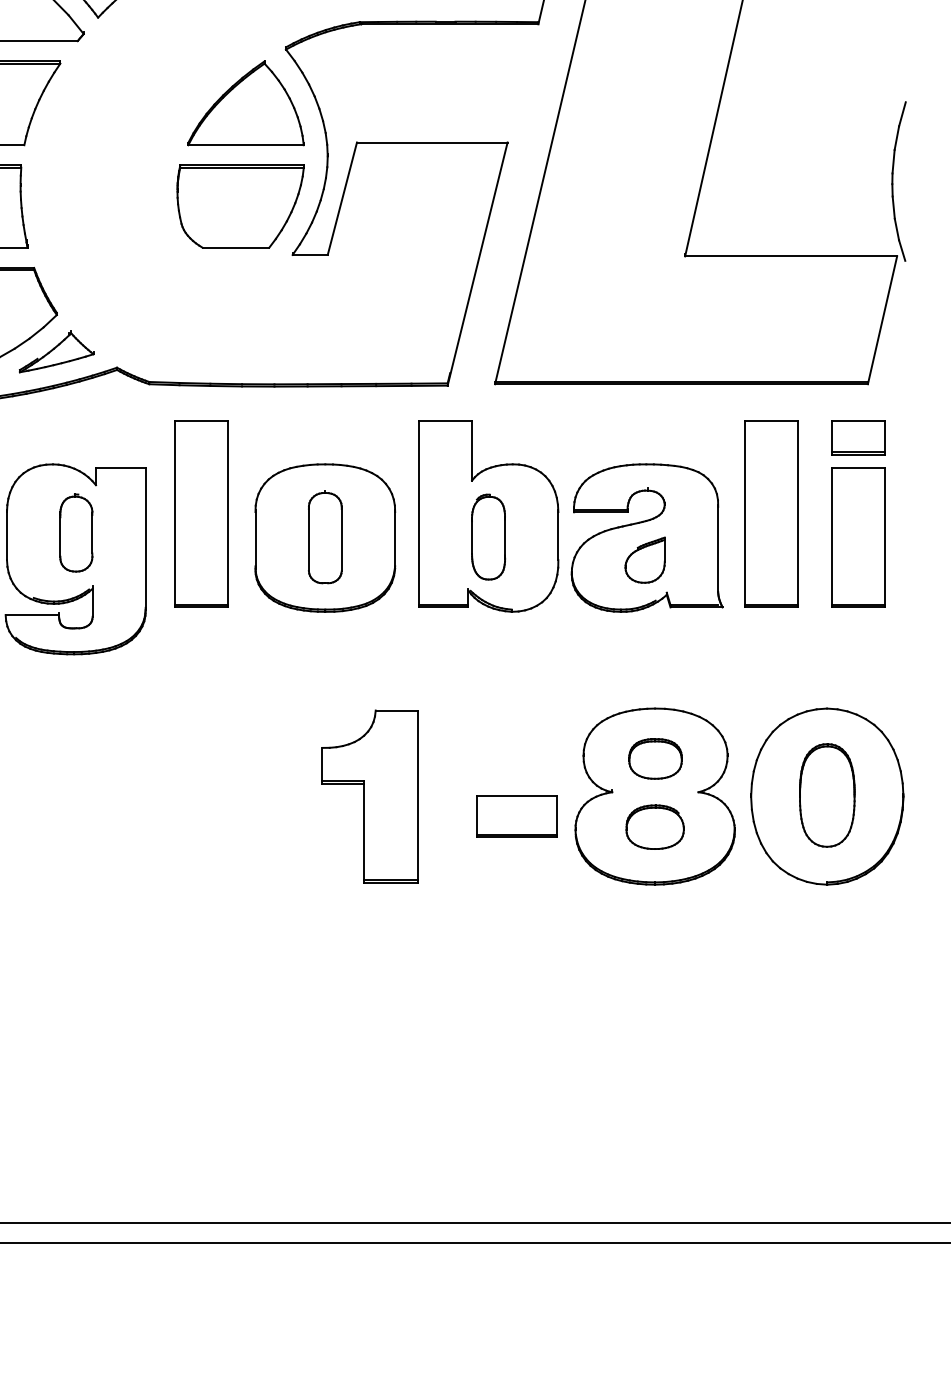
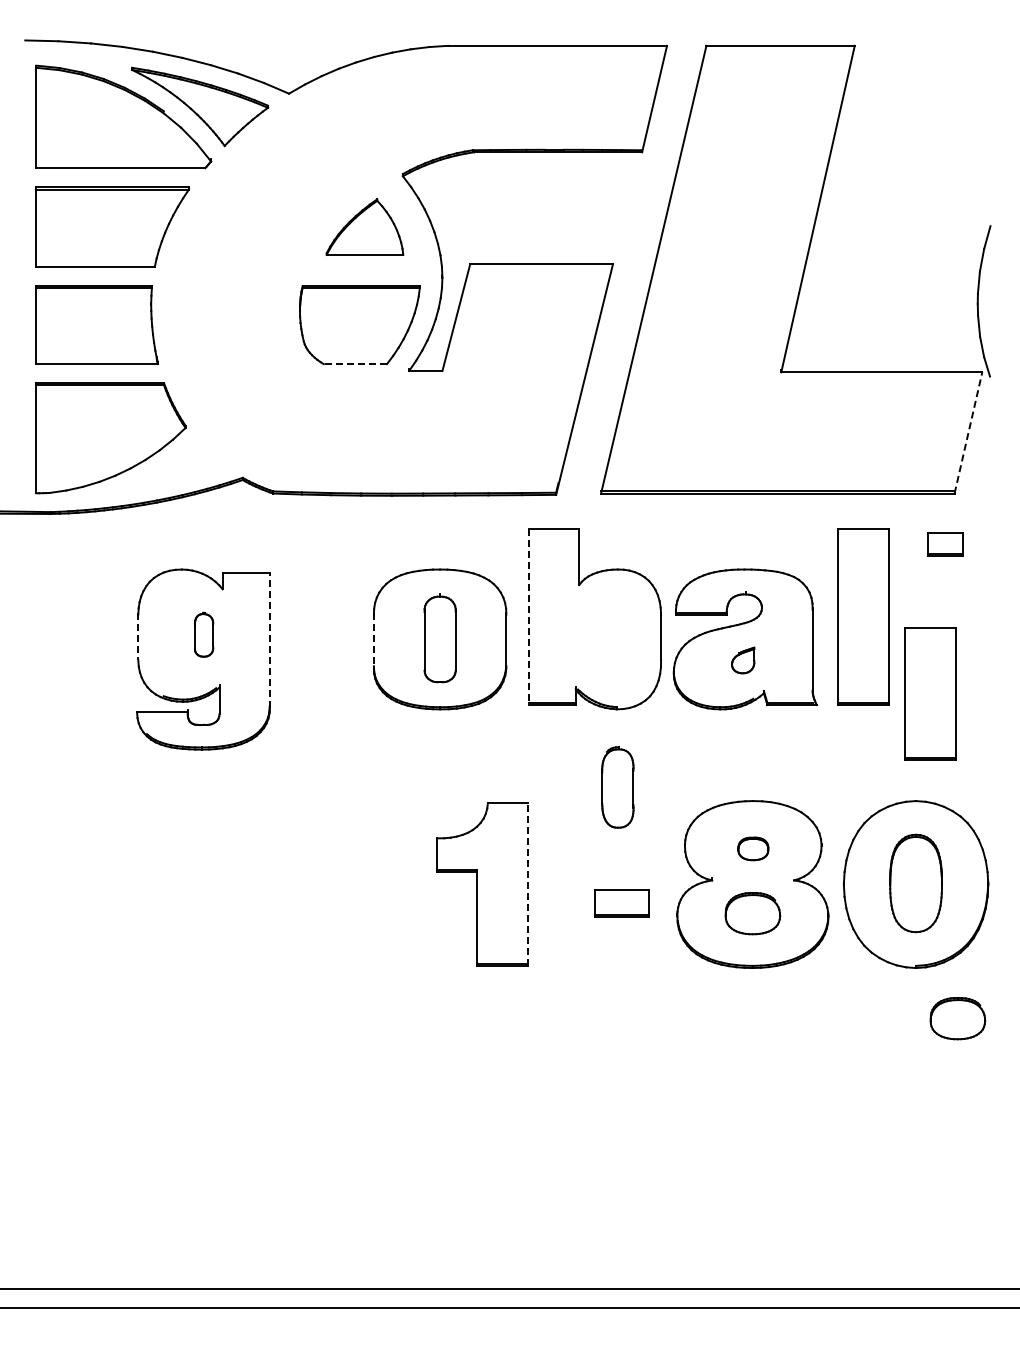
part: (245, 102) -> (364, 226), size x0.7
line: (236, 248) -> (355, 364), solid -> dashed
line: (882, 319) -> (968, 432), solid -> dashed
part: (56, 351) -> (185, 462), removed
part: (858, 437) -> (945, 544), size x0.7
part: (201, 513) -> (322, 616), removed
line: (418, 514) -> (528, 617), solid -> dashed
part: (75, 532) -> (203, 634), size x0.6
line: (7, 535) -> (138, 636), solid -> dashed
part: (488, 537) -> (617, 787), moved
part: (858, 537) -> (930, 693), moved
line: (145, 539) -> (269, 640), solid -> dashed
line: (255, 539) -> (373, 640), solid -> dashed
part: (644, 560) -> (742, 660), size x0.6
part: (655, 758) -> (753, 848), size x0.6
line: (417, 796) -> (527, 884), solid -> dashed
part: (516, 816) -> (621, 903), size x0.7
part: (870, 937) -> (957, 1018), added

